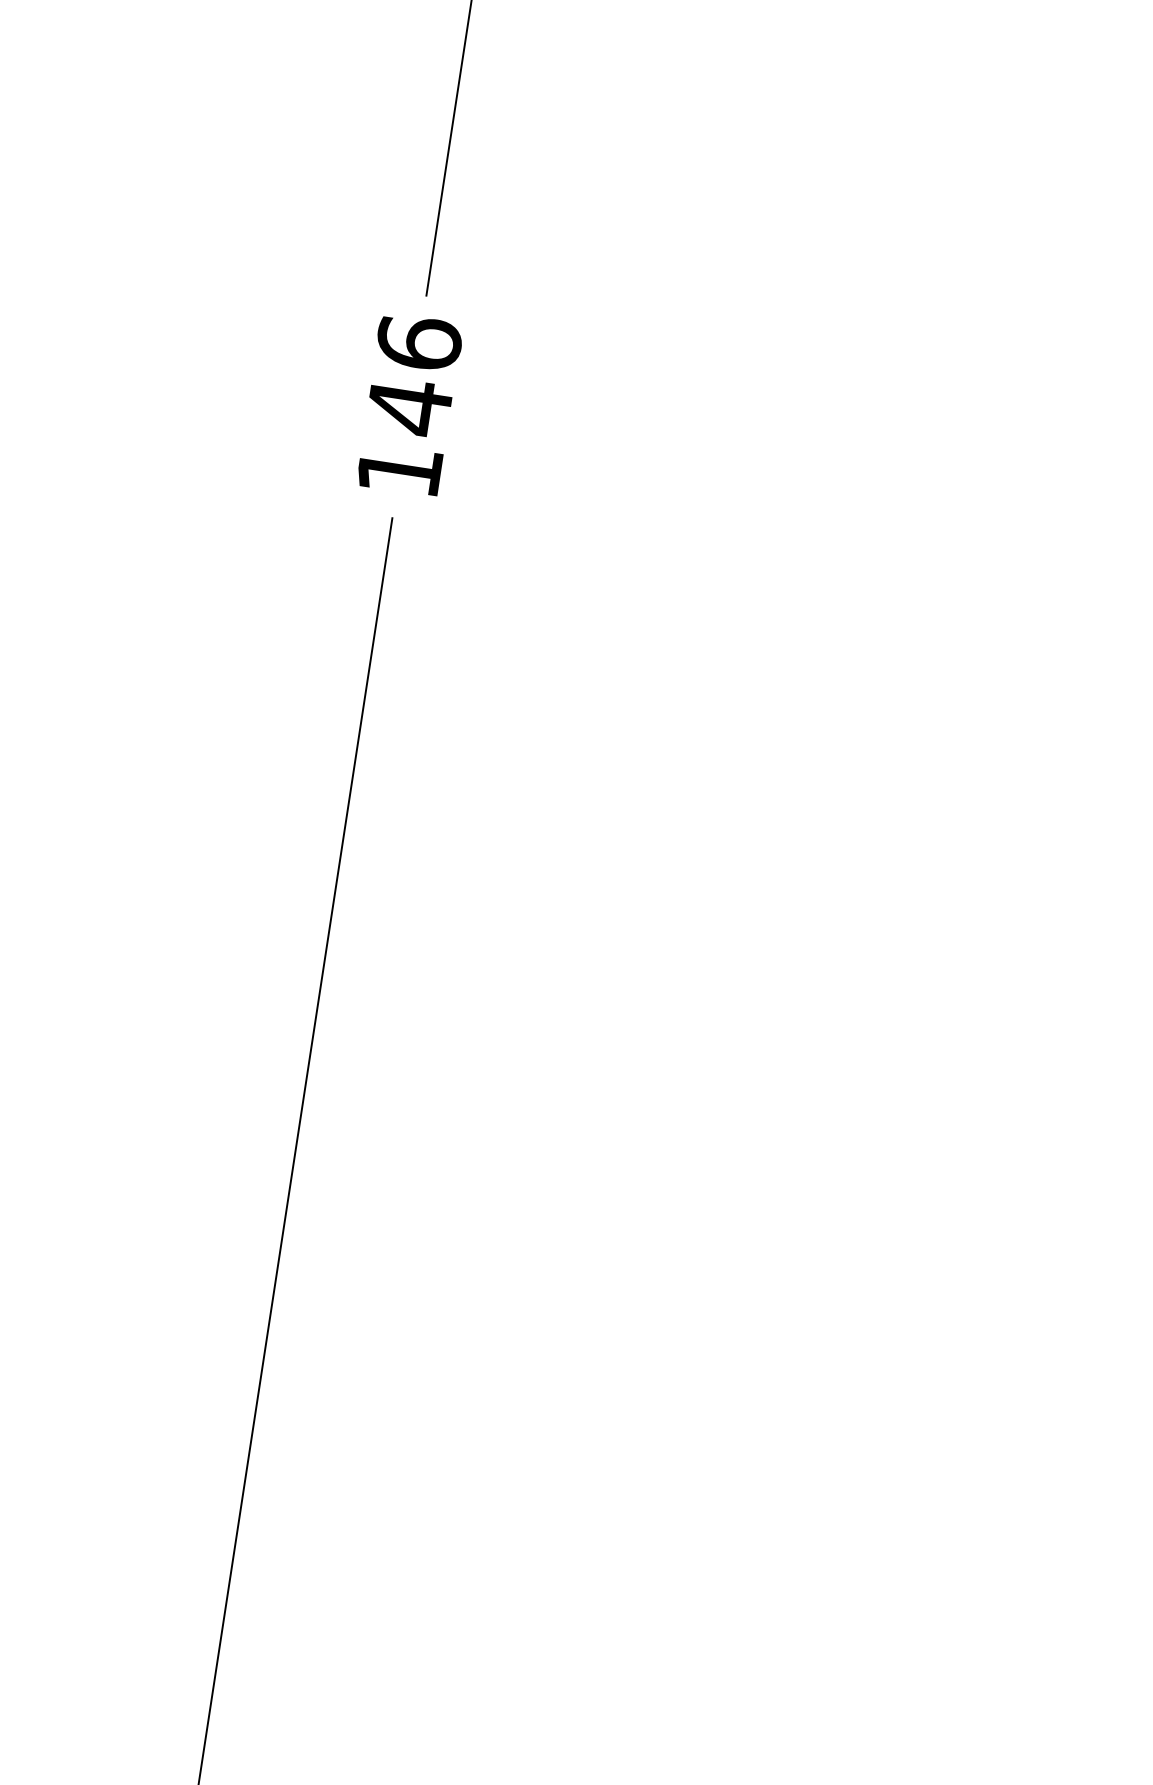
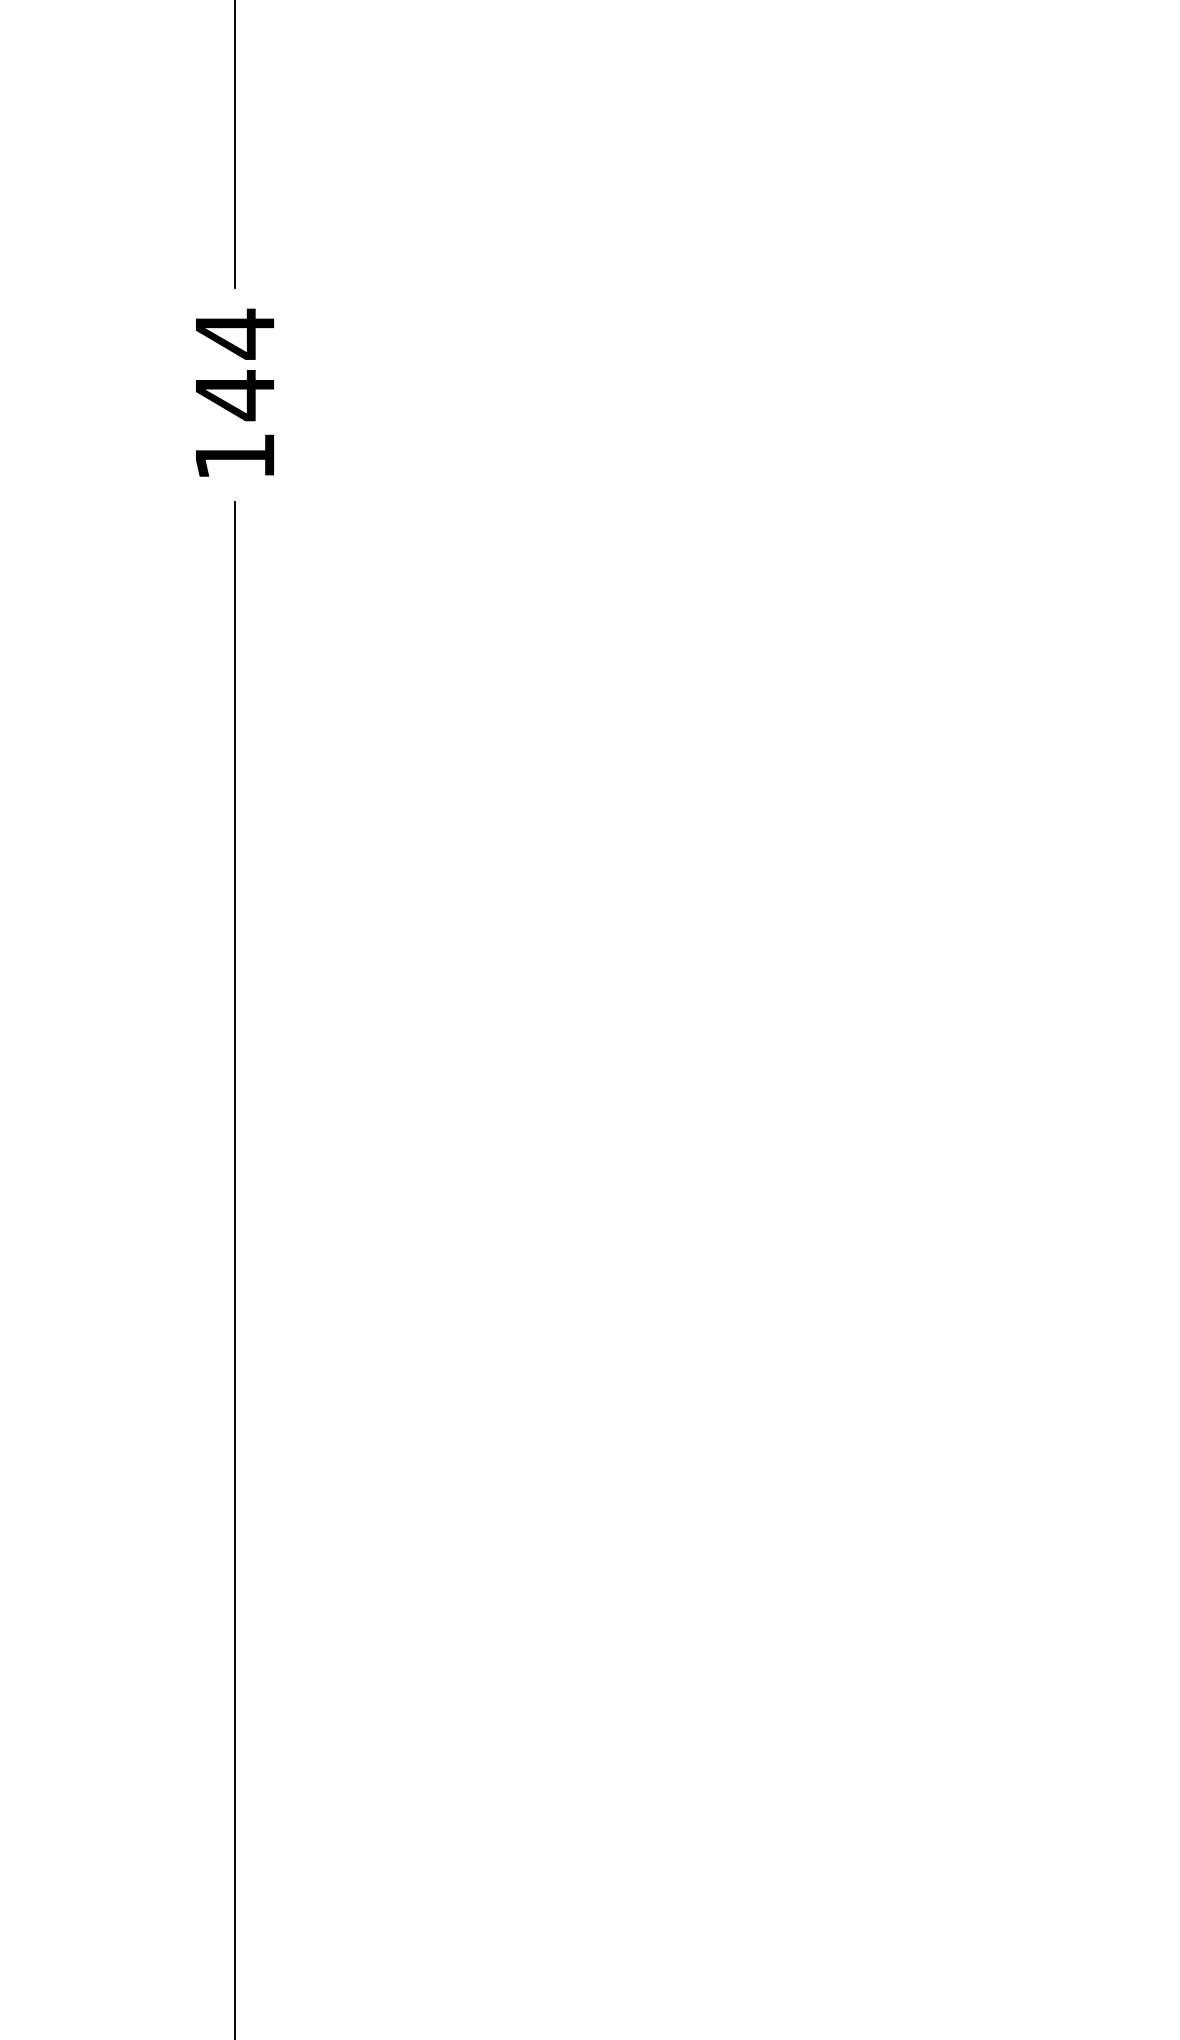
text: (418, 342) -> (234, 333), 146 -> 144

